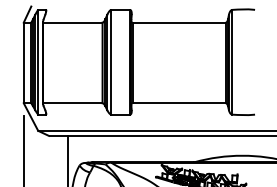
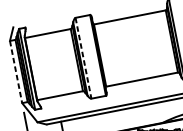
line: (111, 62) -> (83, 58), solid -> dashed
line: (23, 63) -> (15, 72), solid -> dashed

